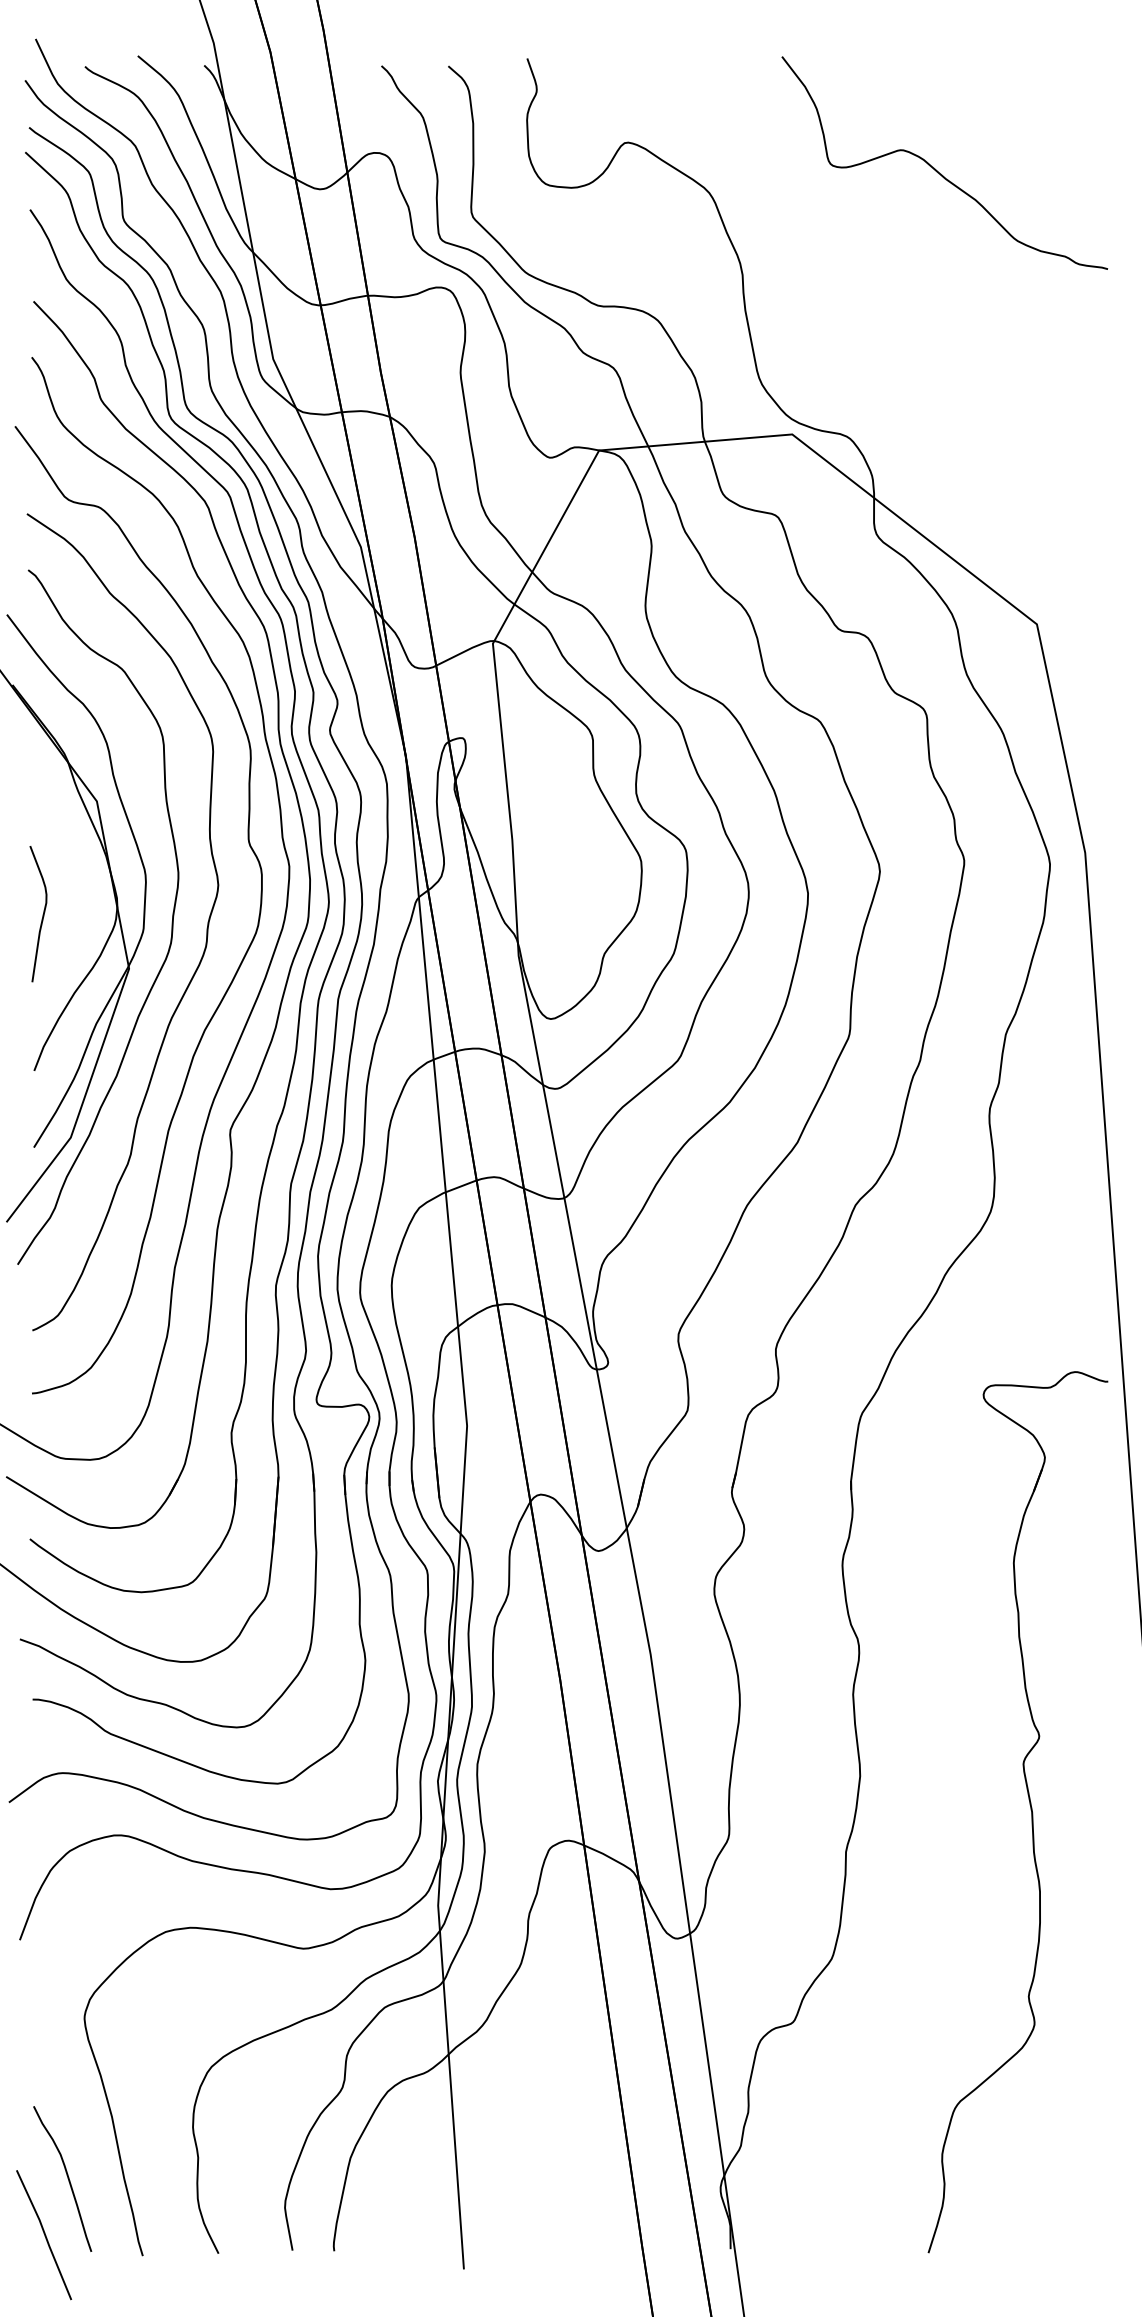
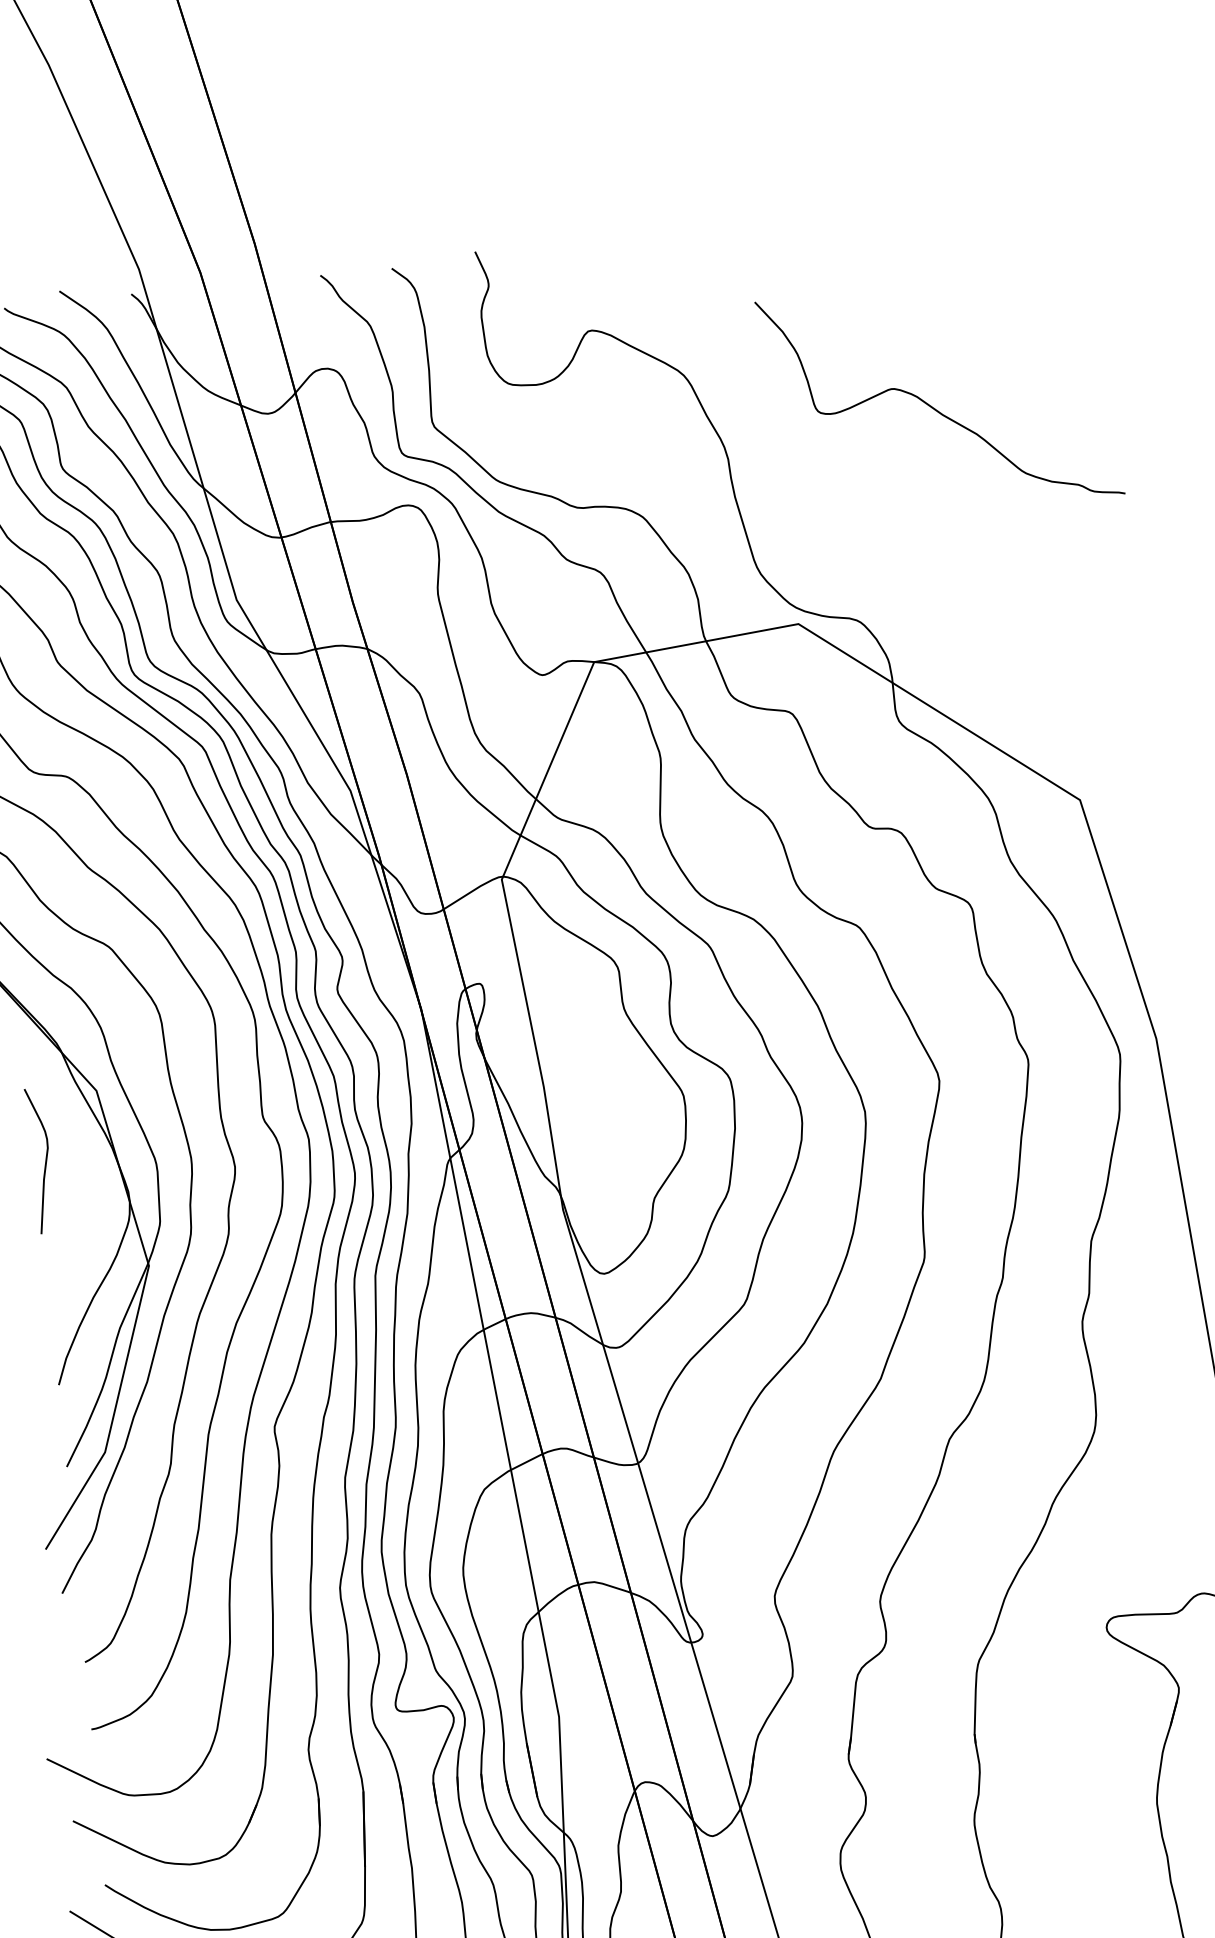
curve: (936, 169) -> (931, 405), moved
curve: (42, 914) -> (44, 1160), moved

